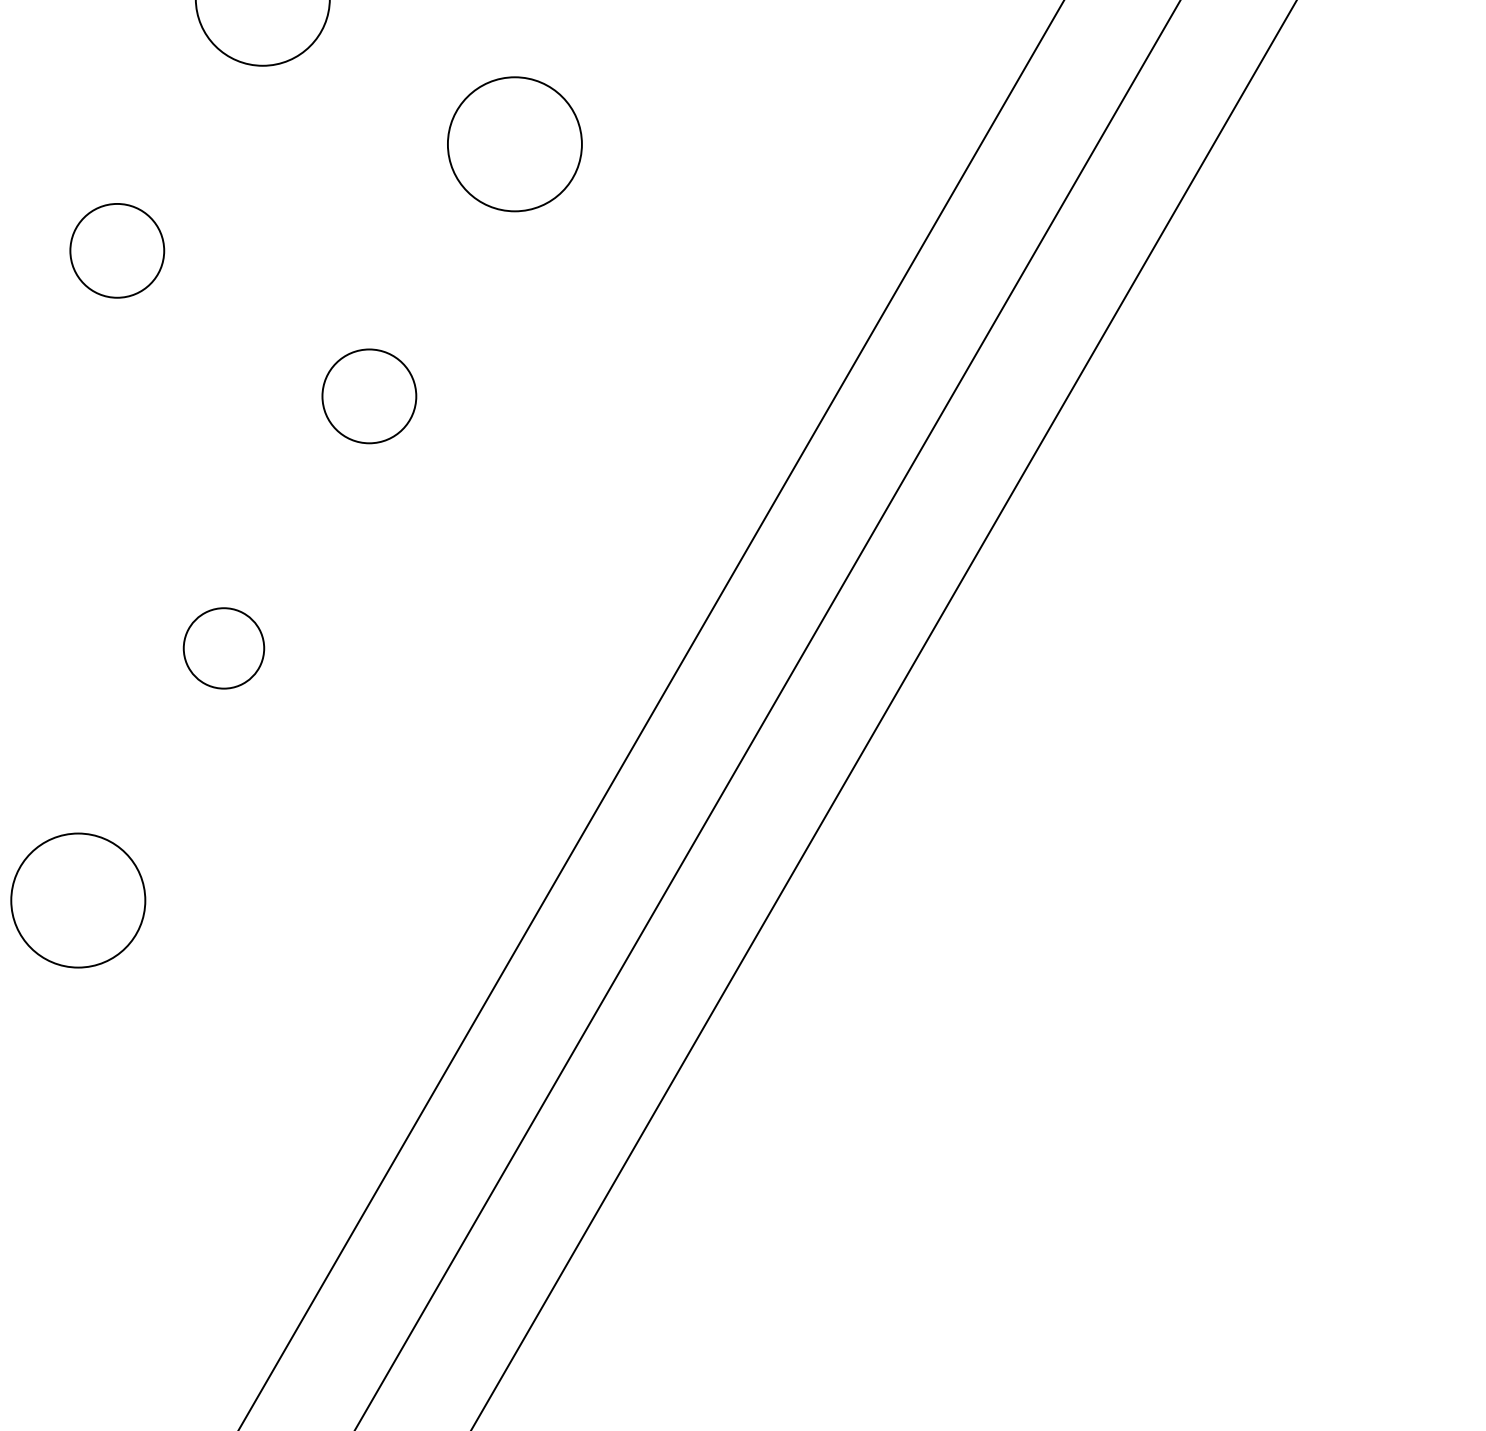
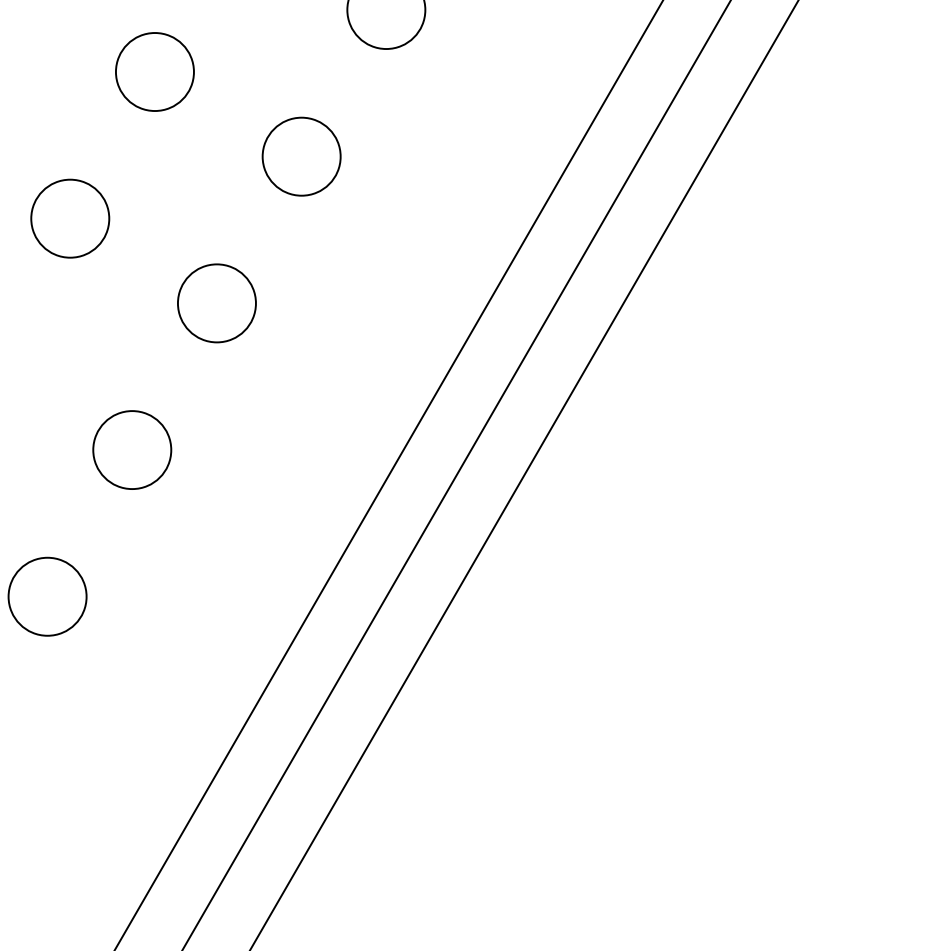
circle: (117, 250) -> (70, 218), size x1.43
circle: (368, 396) -> (216, 303), size x1.43
circle: (224, 647) -> (132, 449), size x1.67

